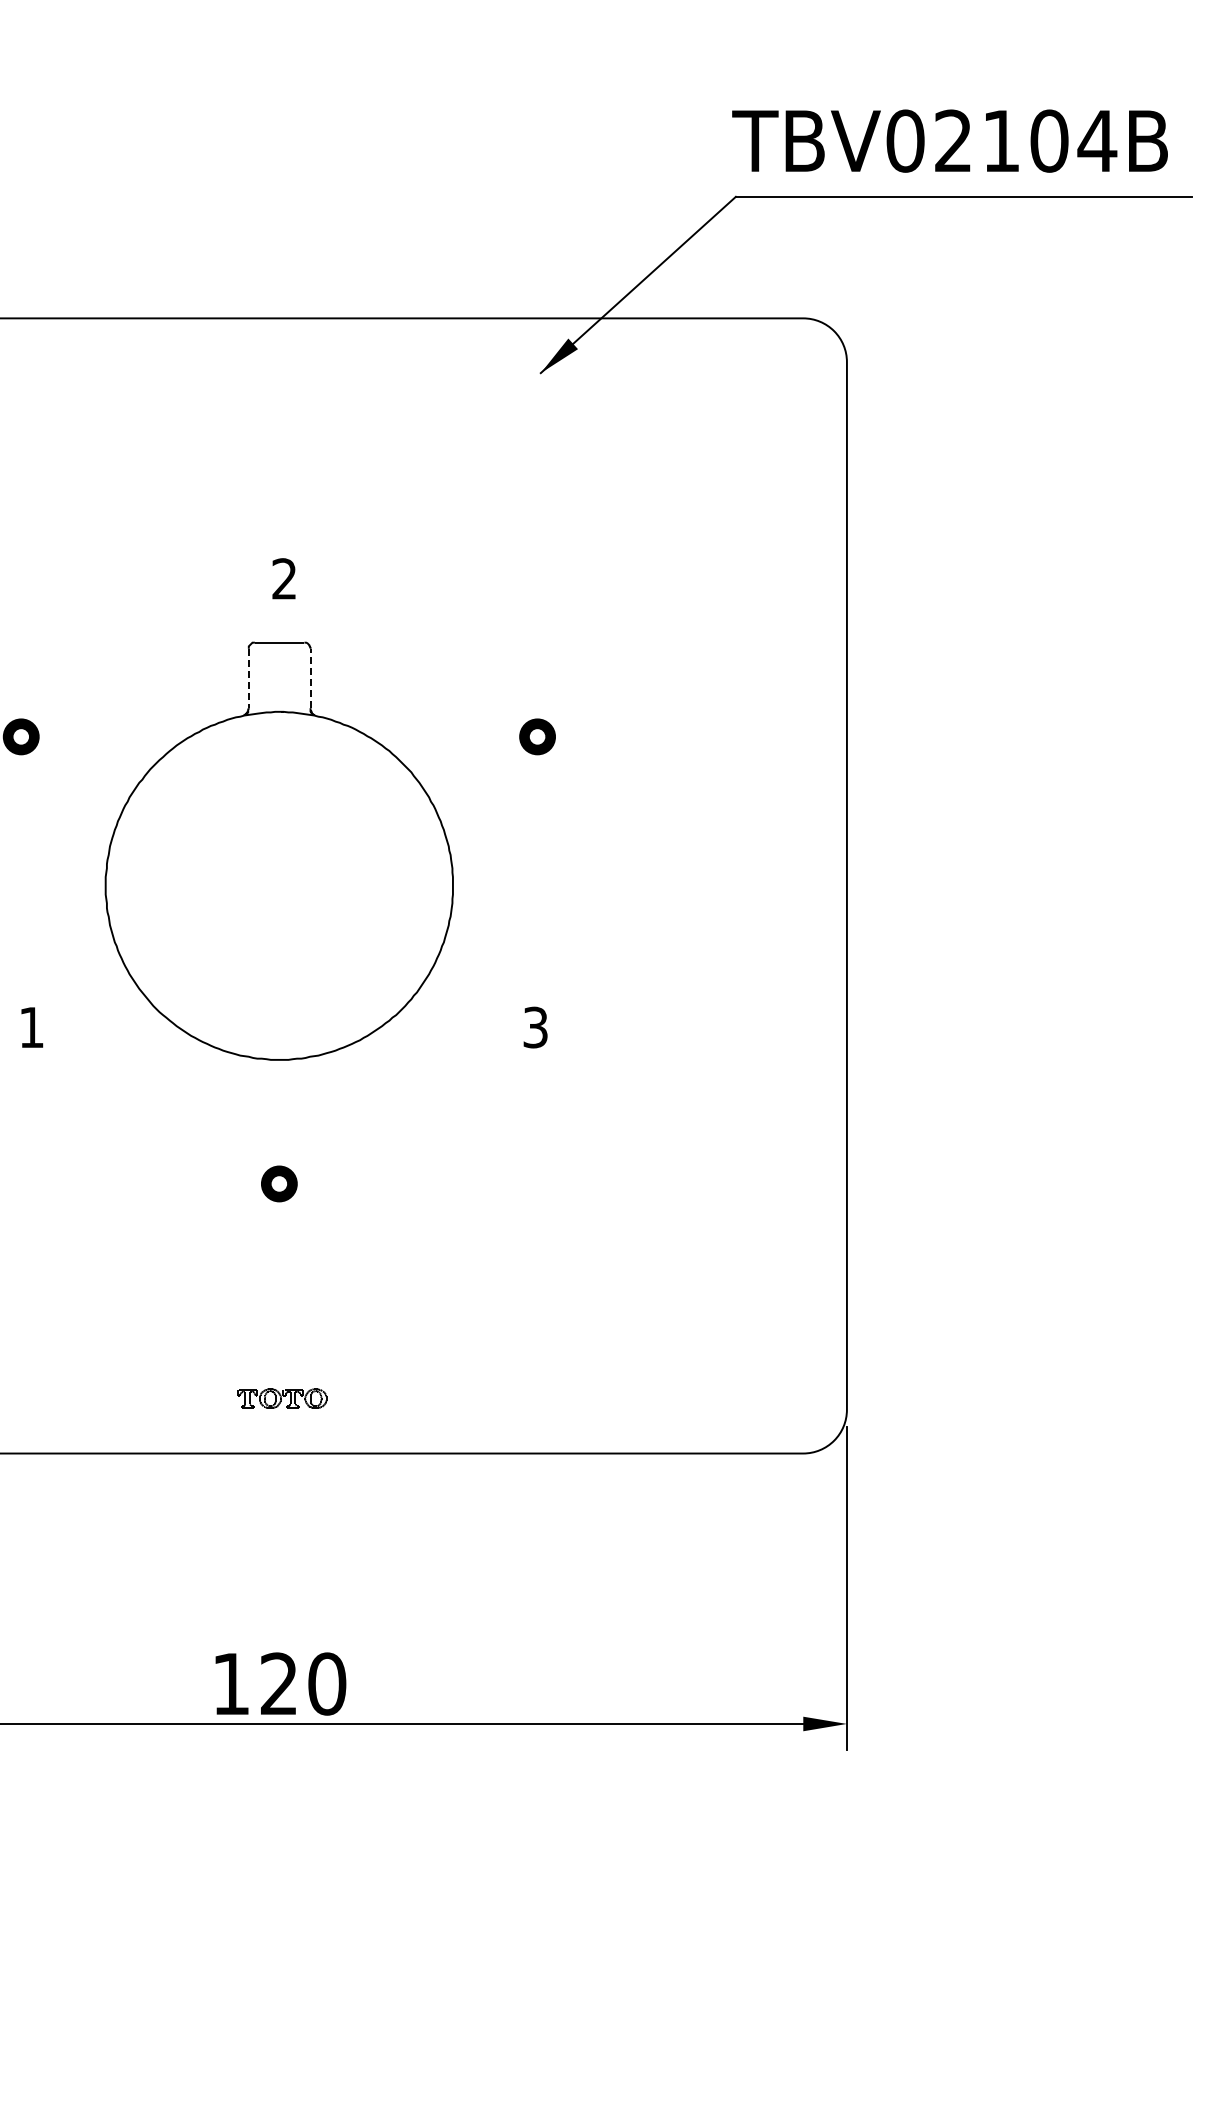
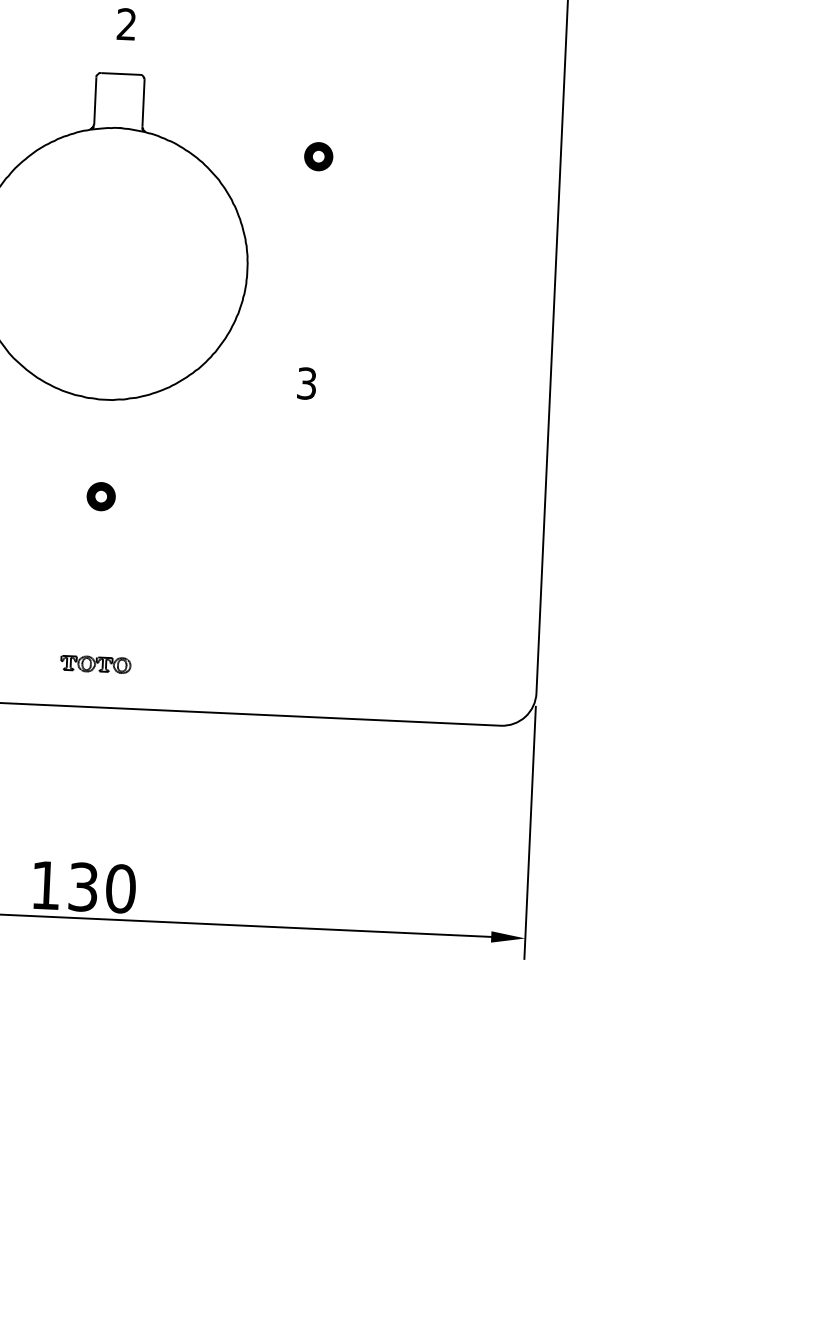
line: (248, 678) -> (95, 100), dashed -> solid
line: (310, 678) -> (143, 103), dashed -> solid
text: (279, 1683) -> (83, 886), 120 -> 130

